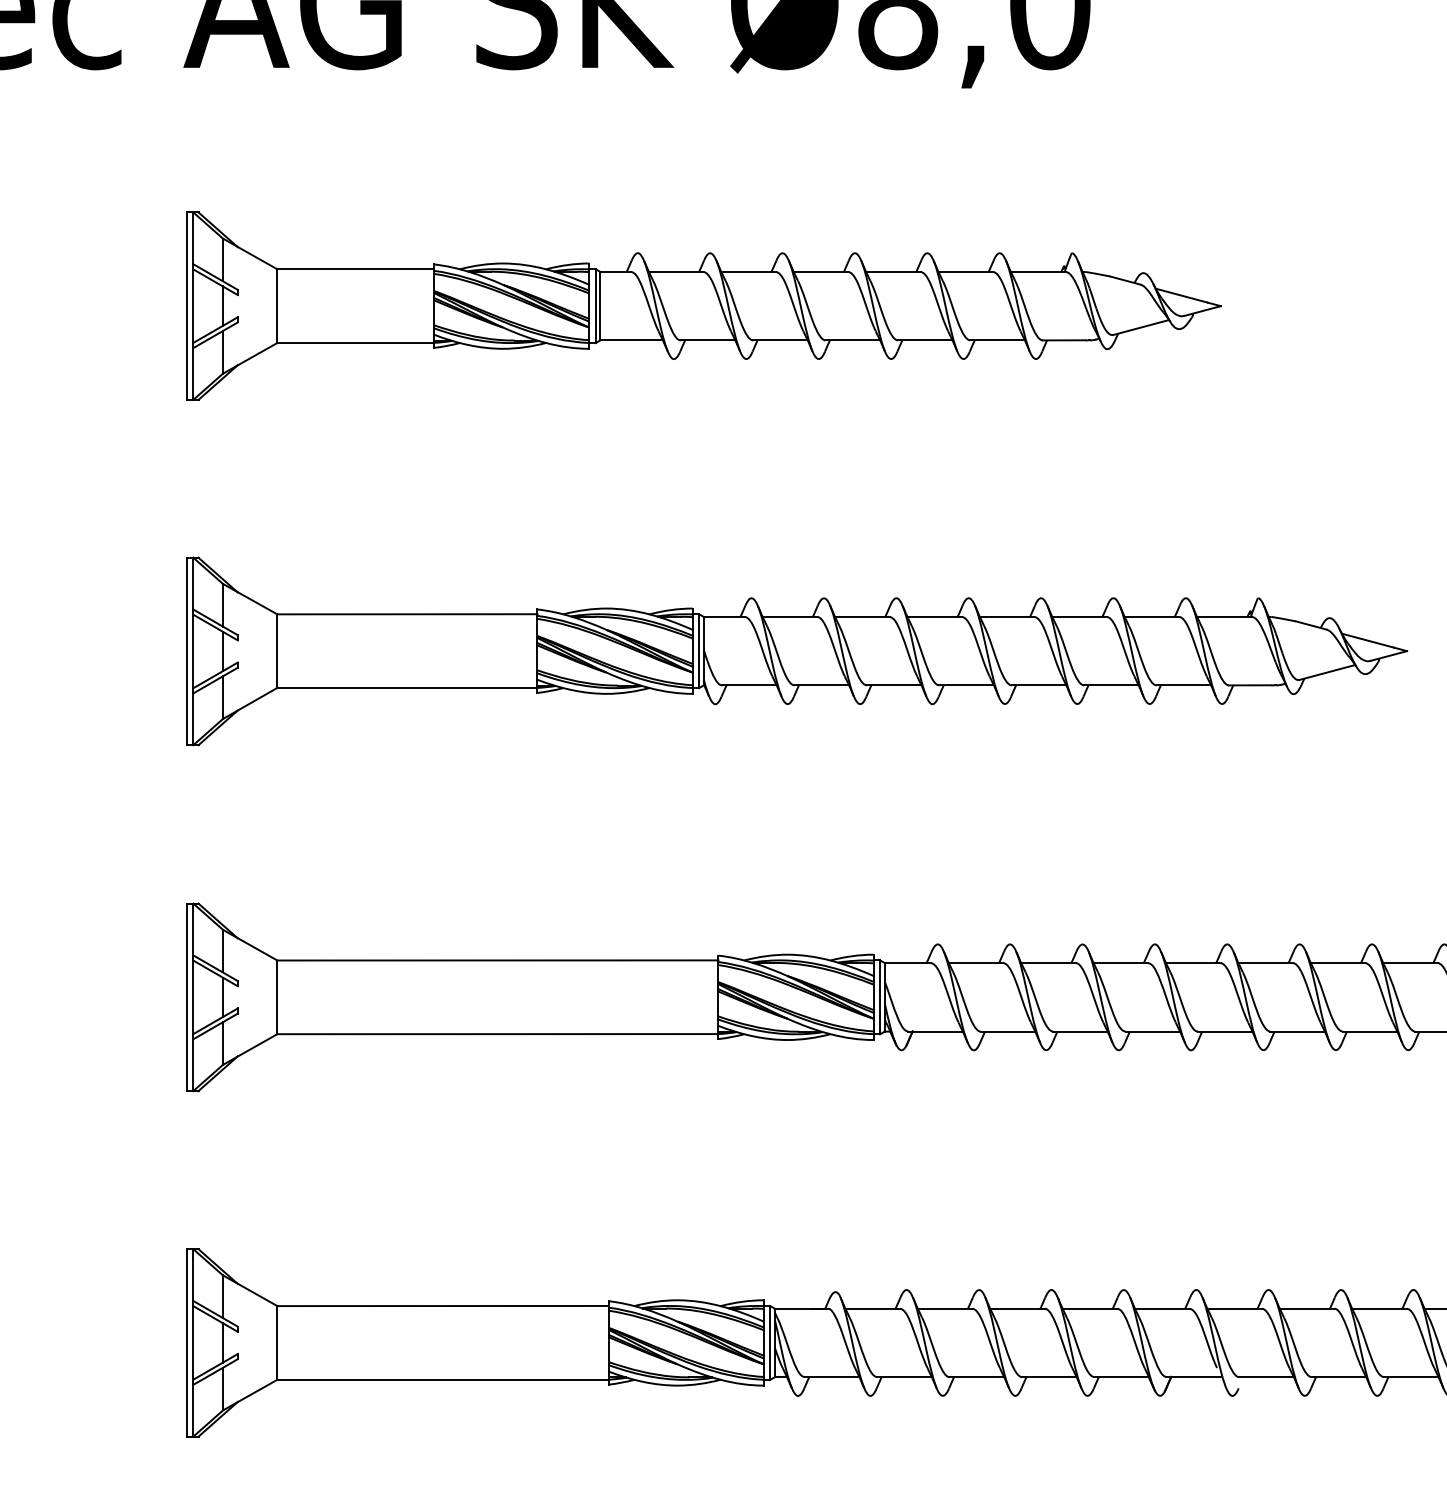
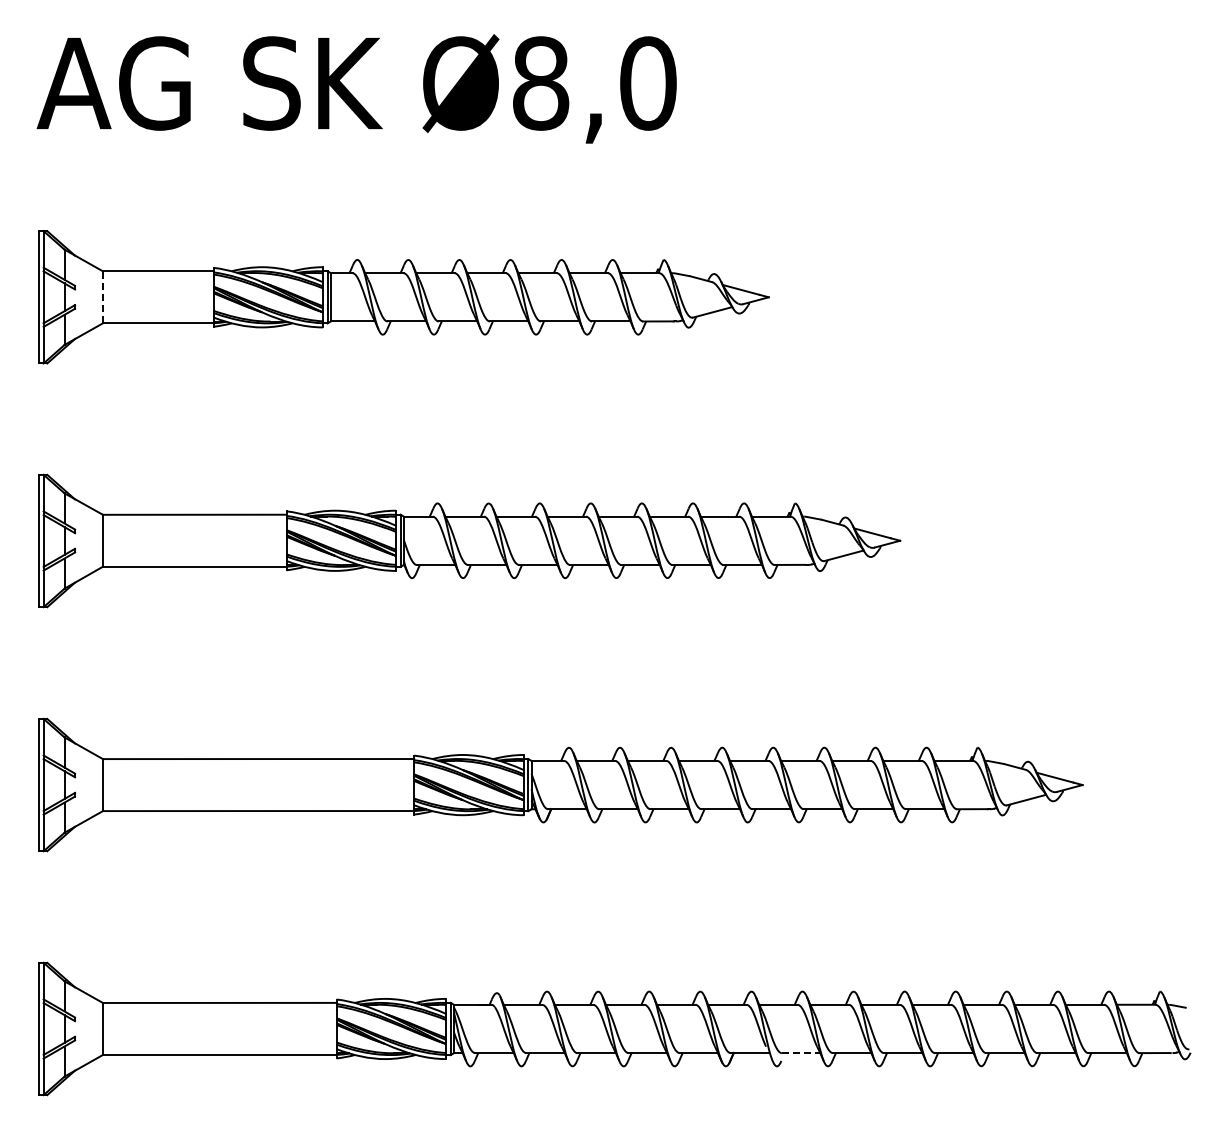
line: (276, 305) -> (102, 296), solid -> dashed
line: (1267, 1377) -> (801, 1053), solid -> dashed

